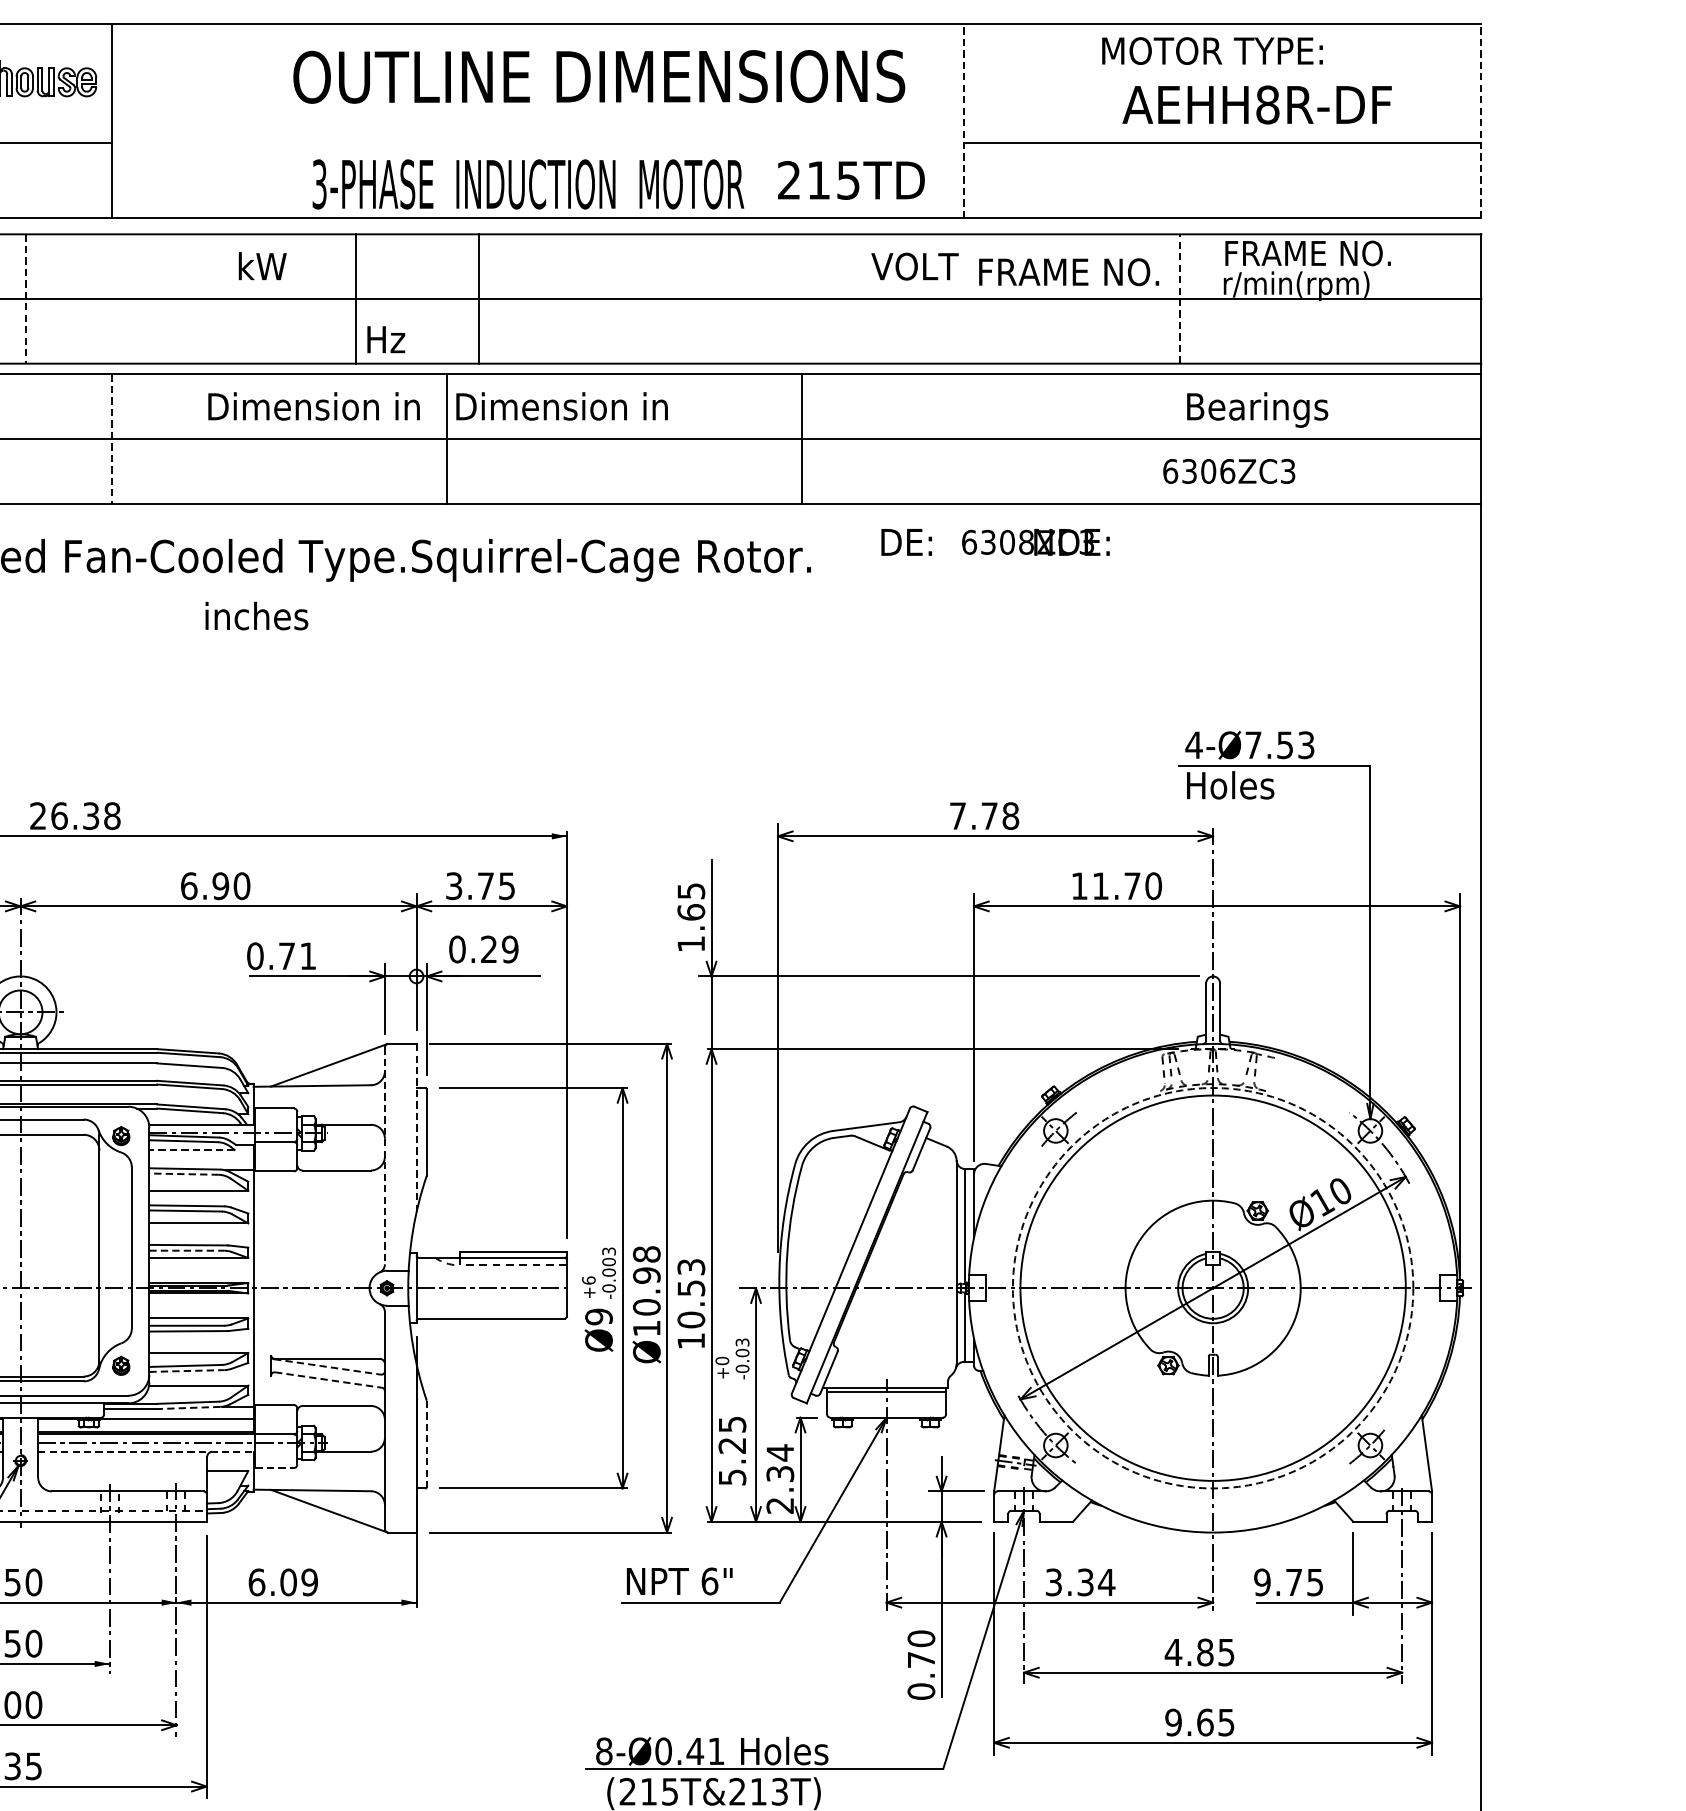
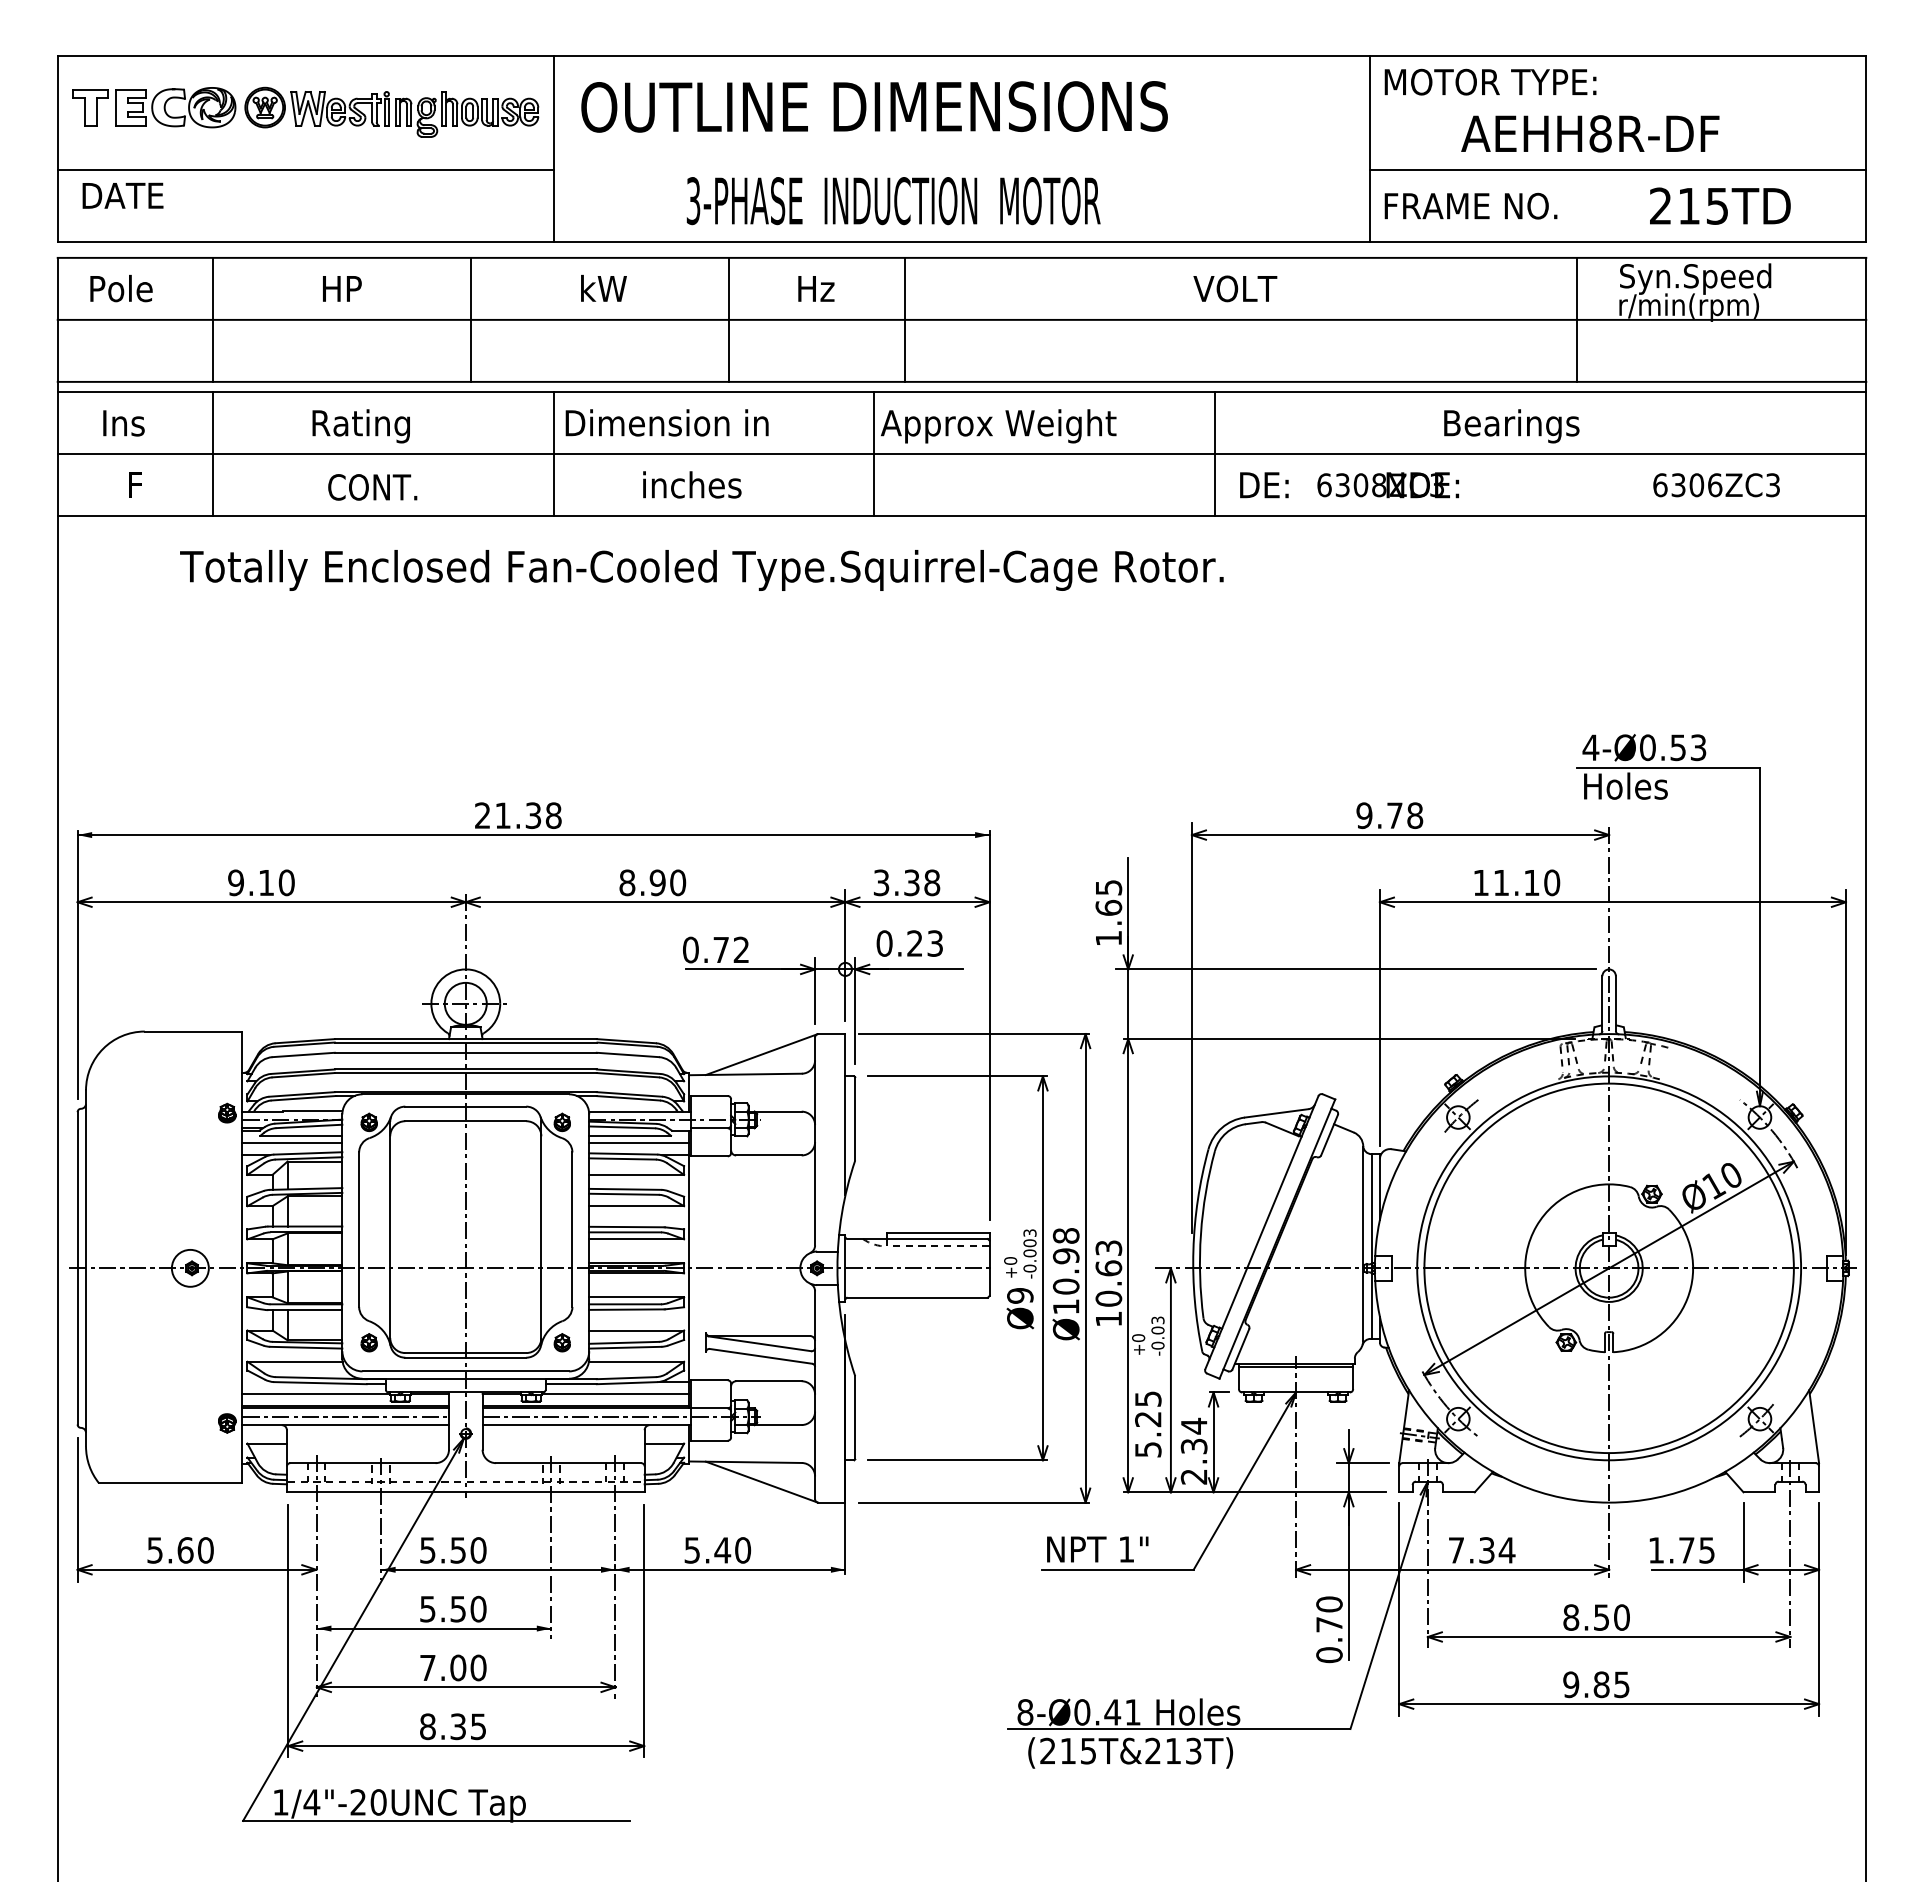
text: (1212, 50) -> (1490, 81), moved
text: (599, 76) -> (874, 106), moved
text: (1257, 104) -> (1590, 133), moved
line: (964, 120) -> (1370, 148), dashed -> solid
line: (1481, 120) -> (1866, 148), dashed -> solid
text: (851, 179) -> (1720, 205), moved
text: (528, 184) -> (893, 201), moved
text: (1307, 255) -> (1699, 278), FRAME NO. -> Syn.Speed
text: (262, 266) -> (603, 288), moved
text: (915, 266) -> (1235, 288), moved
text: (1068, 271) -> (1470, 205), moved
line: (356, 298) -> (729, 319), moved
line: (1179, 298) -> (1576, 319), dashed -> solid
line: (26, 299) -> (471, 320), dashed -> solid
text: (386, 339) -> (816, 288), moved
text: (313, 406) -> (666, 422), moved
text: (576, 410) -> (998, 426), Dimension in -> Approx Weight
text: (1257, 410) -> (1511, 426), moved
line: (112, 439) -> (553, 454), dashed -> solid
text: (1229, 471) -> (1716, 485), moved
text: (995, 542) -> (1349, 485), moved
text: (257, 615) -> (692, 484), moved
text: (1253, 744) -> (1647, 747), 4-Ø7.53 -> 4-Ø0.53
text: (59, 815) -> (503, 815), 26.38 -> 21.38
text: (957, 815) -> (1364, 815), 7.78 -> 9.78
text: (189, 885) -> (627, 882), 6.90 -> 8.90
text: (496, 885) -> (922, 882), 3.75 -> 3.38
text: (1132, 885) -> (1531, 882), 11.70 -> 11.10
text: (510, 949) -> (935, 943), 0.29 -> 0.23
text: (307, 955) -> (740, 949), 0.71 -> 0.72
line: (416, 1127) -> (845, 1114), dashed -> solid
line: (192, 1149) -> (630, 1135), dashed -> solid
line: (385, 1155) -> (815, 1141), dashed -> solid
line: (201, 1156) -> (639, 1142), added
line: (184, 1173) -> (622, 1158), dashed -> solid
line: (187, 1250) -> (625, 1232), dashed -> solid
text: (588, 1280) -> (1010, 1260), +6 -> +0
text: (690, 1288) -> (1108, 1268), 10.53 -> 10.63
circle: (1213, 1288) -> (1609, 1268), dashed -> solid
line: (327, 1366) -> (760, 1343), dashed -> solid
line: (187, 1370) -> (625, 1347), dashed -> solid
line: (329, 1380) -> (761, 1356), dashed -> solid
line: (188, 1408) -> (626, 1383), dashed -> solid
line: (427, 1443) -> (855, 1417), dashed -> solid
line: (147, 1452) -> (587, 1425), dashed -> solid
line: (274, 1467) -> (709, 1440), dashed -> solid
text: (709, 1581) -> (1126, 1549), 6" -> 1"
text: (283, 1582) -> (717, 1550), 6.09 -> 5.40
text: (1053, 1582) -> (1456, 1550), 3.34 -> 7.34
text: (1262, 1582) -> (1656, 1550), 9.75 -> 1.75
text: (1198, 1652) -> (1595, 1617), 4.85 -> 8.50
text: (1205, 1722) -> (1601, 1684), 9.65 -> 9.85

